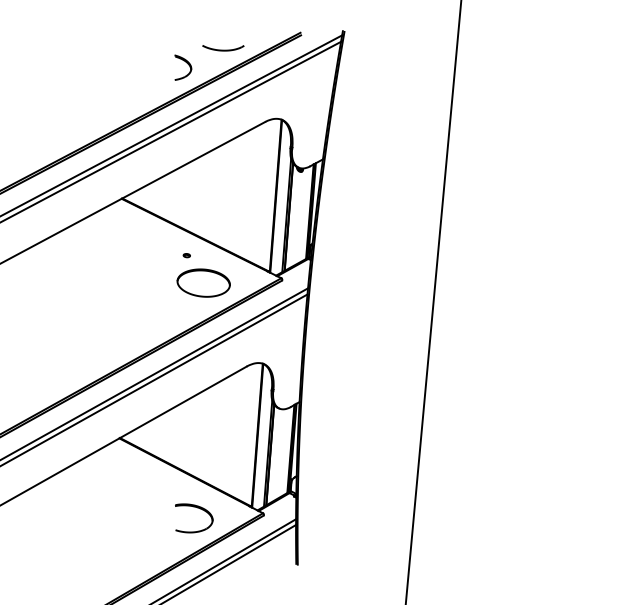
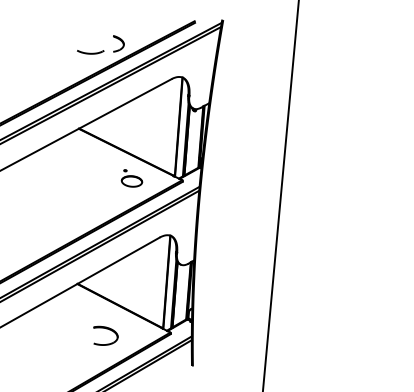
part: (223, 48) -> (90, 52), moved
part: (202, 275) -> (131, 178), size x0.6
part: (195, 508) -> (106, 329), moved

